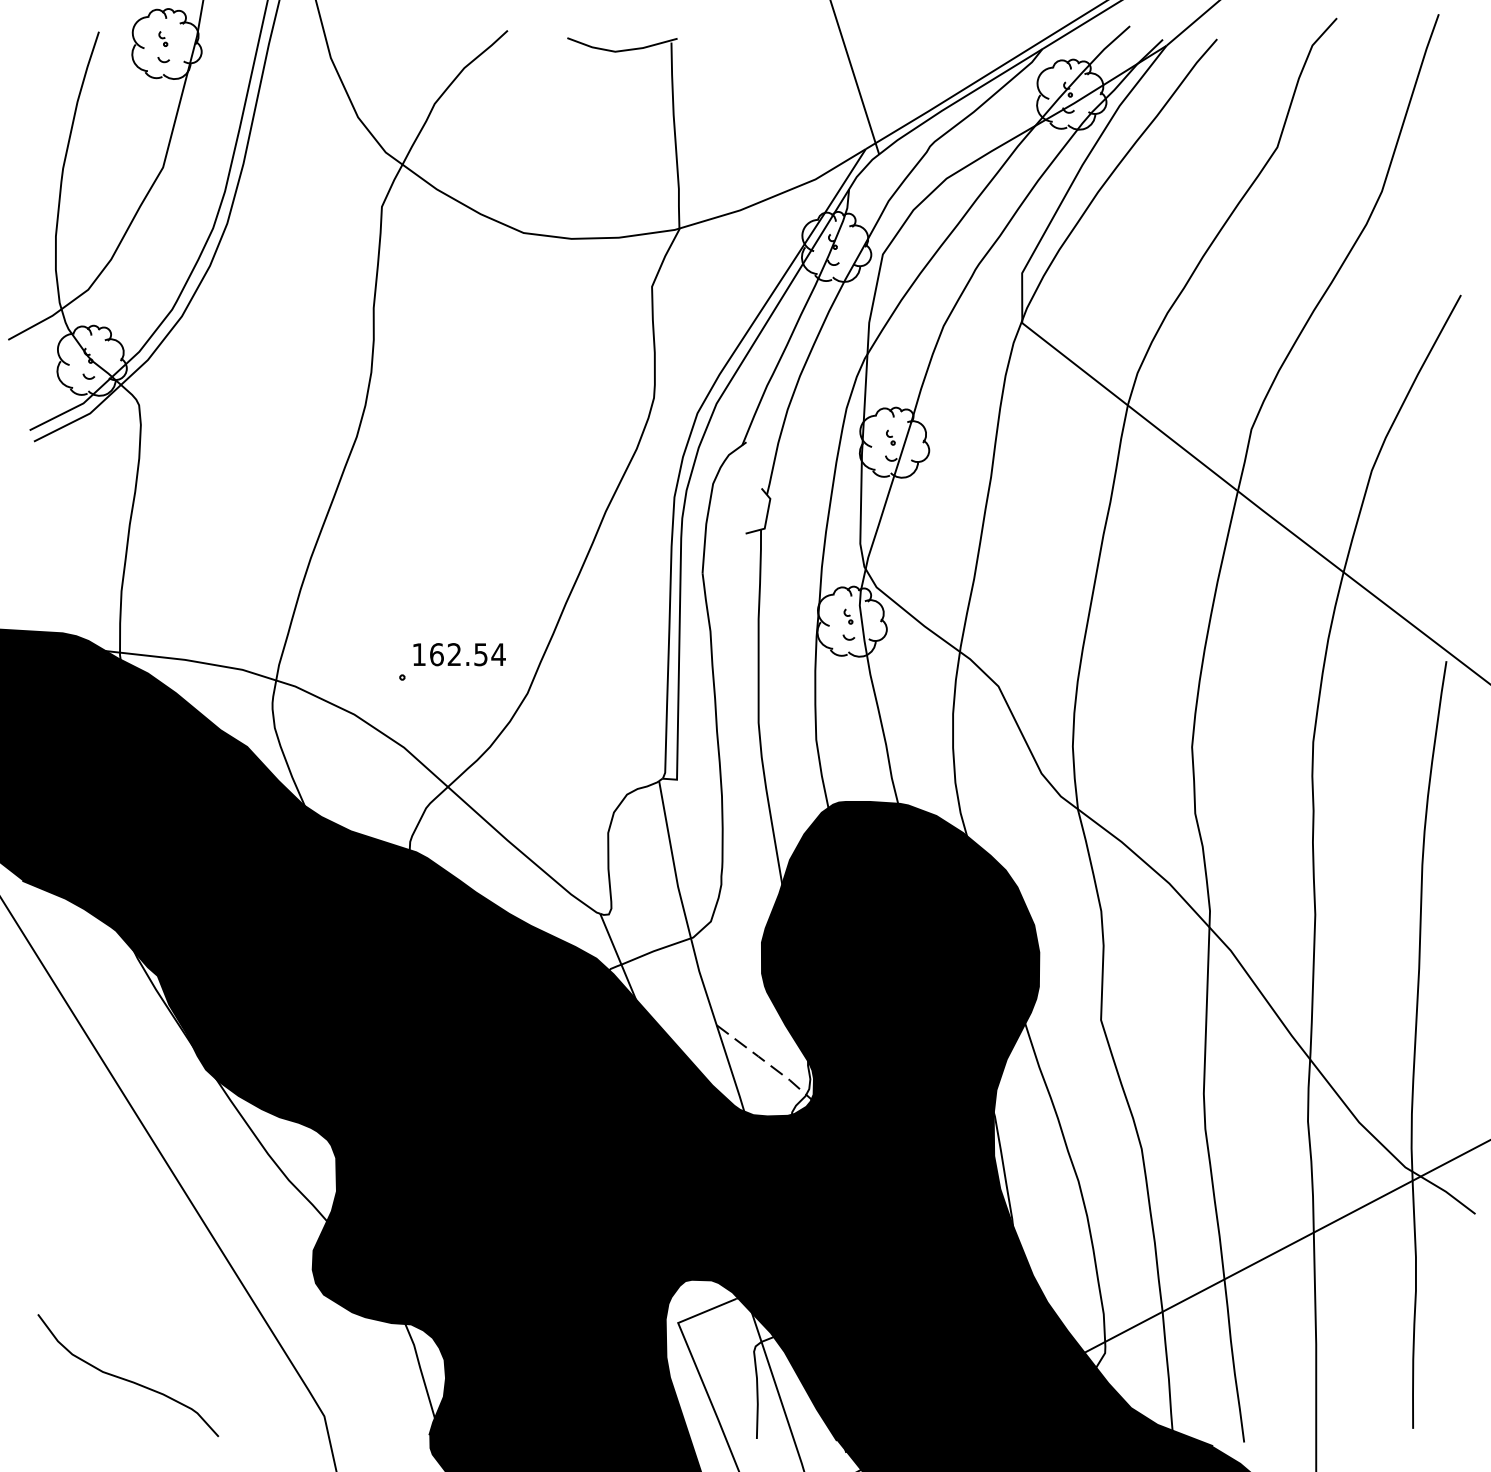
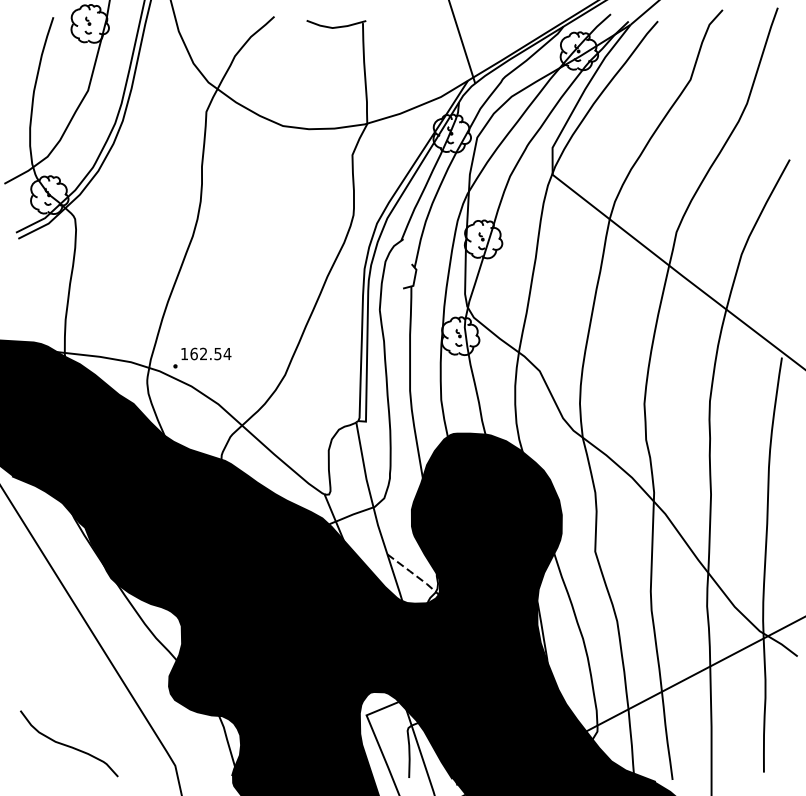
part: (452, 661) -> (202, 357), moved

